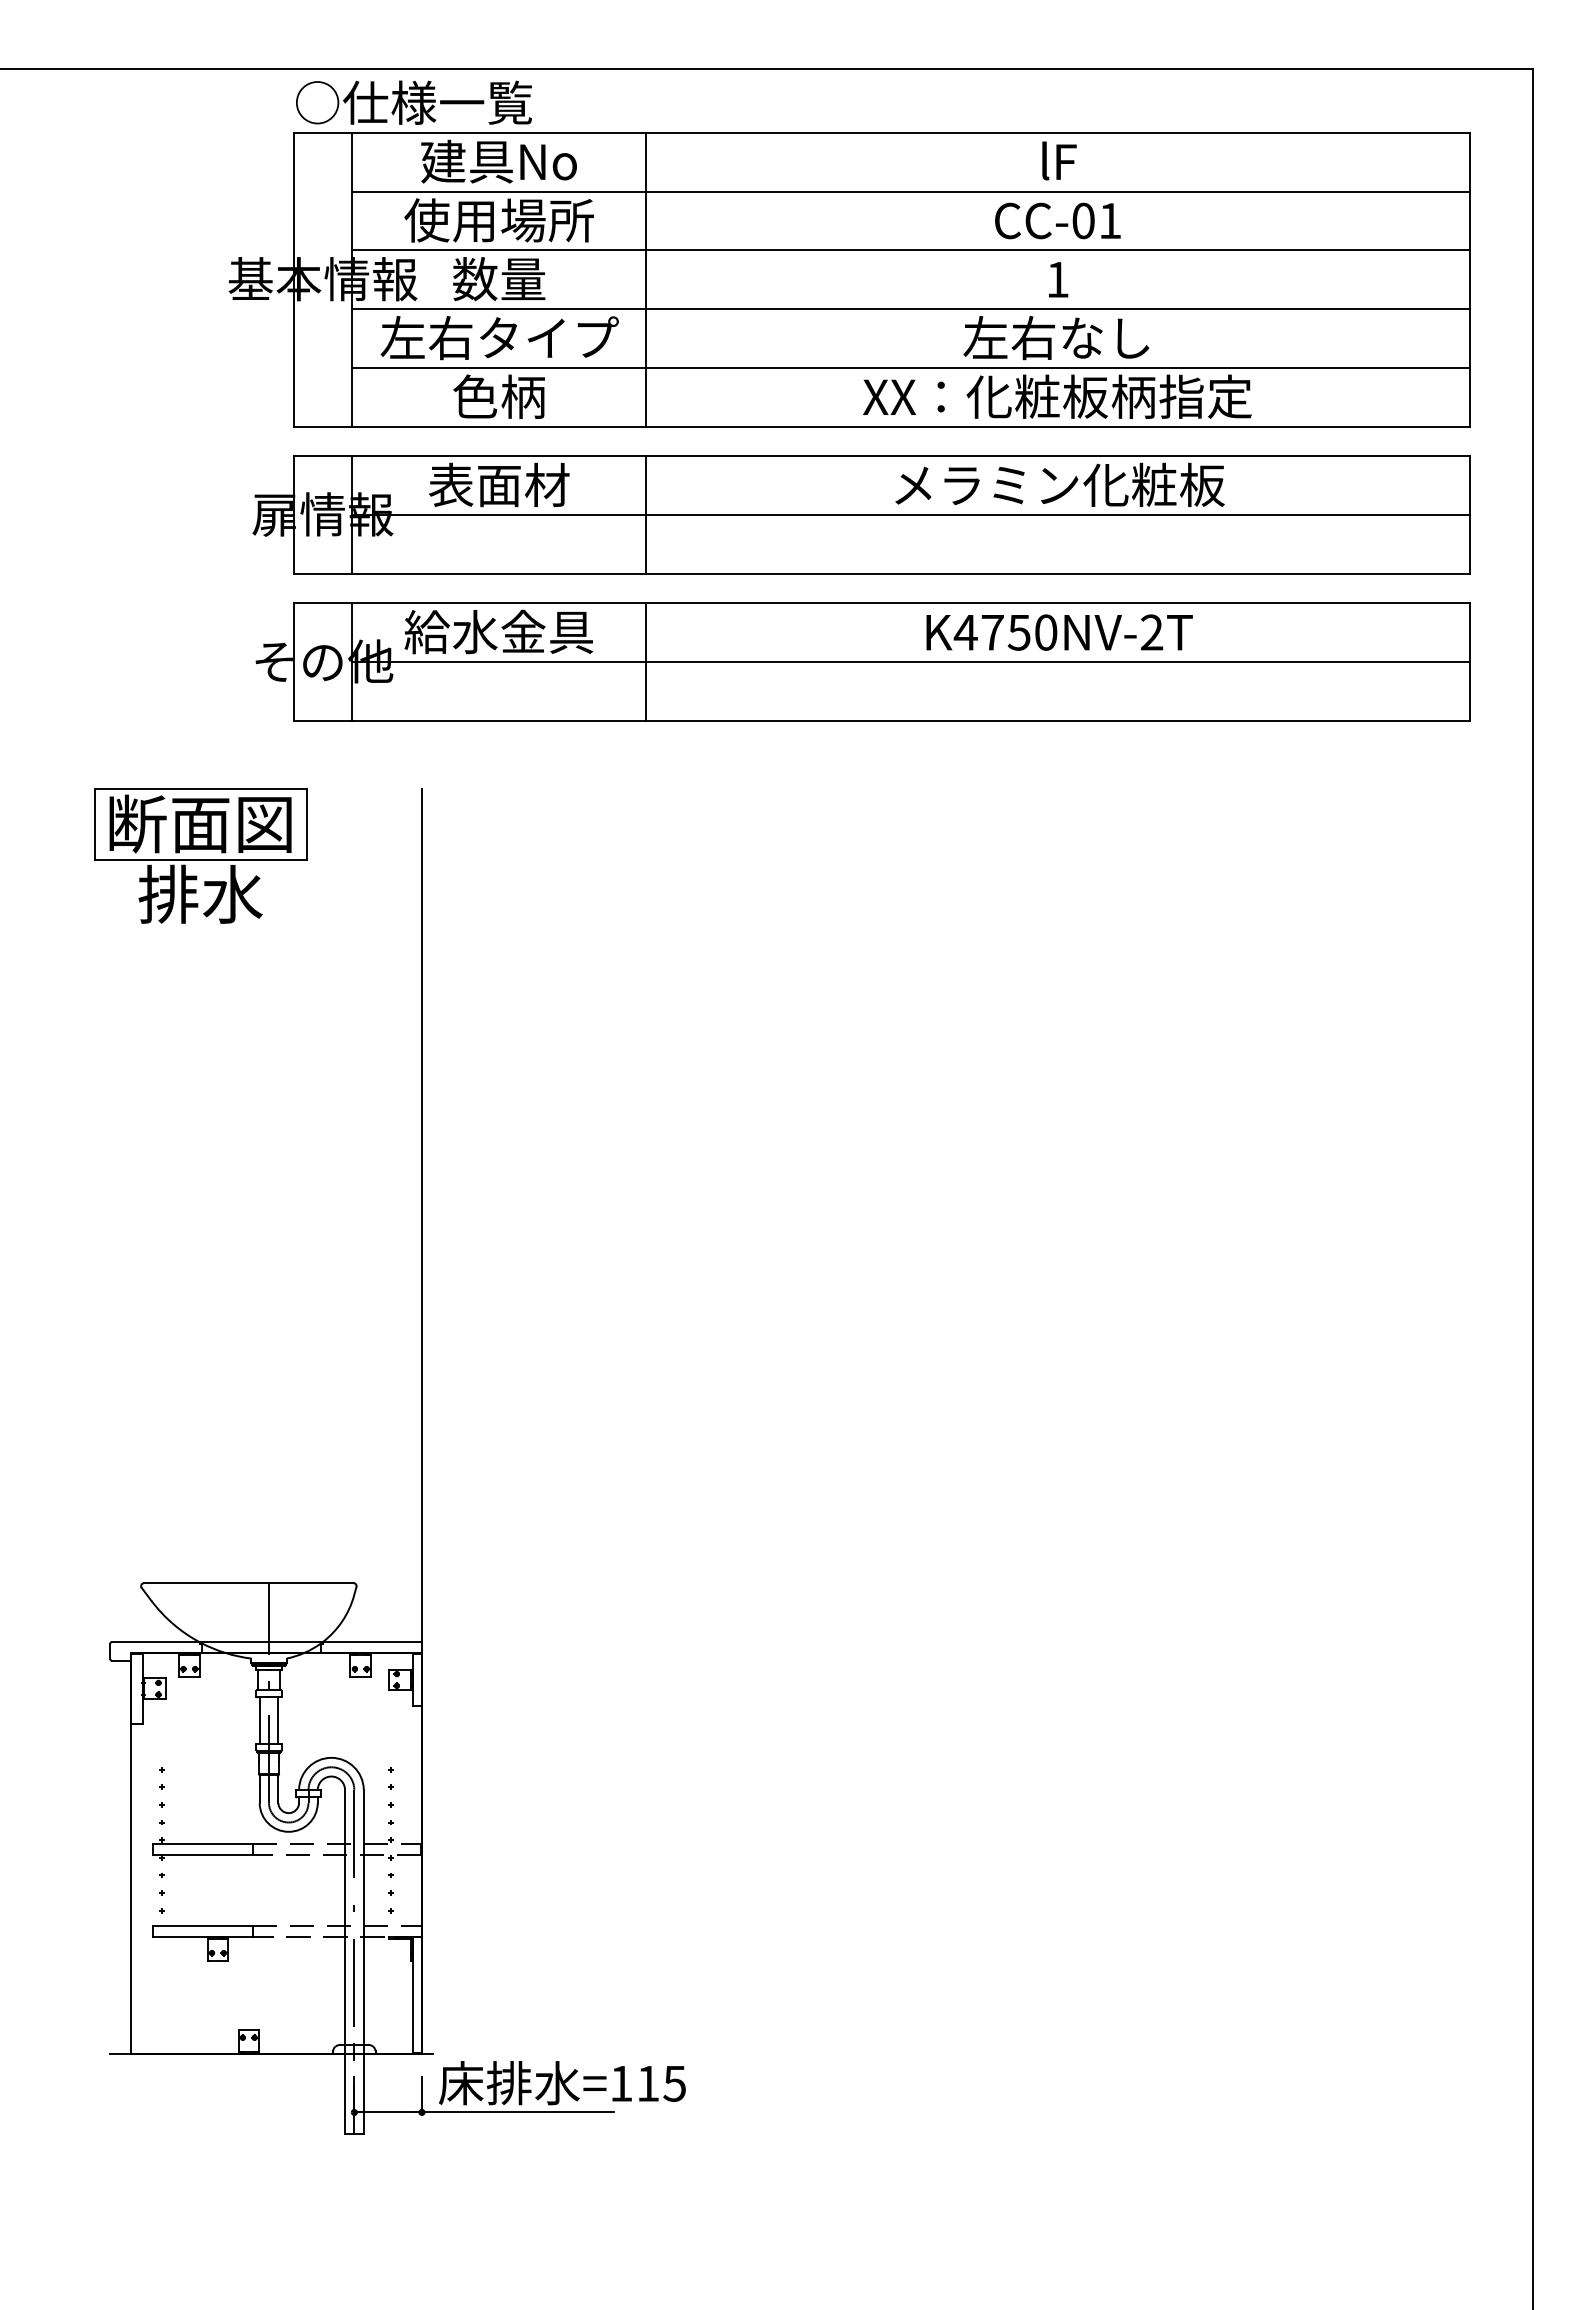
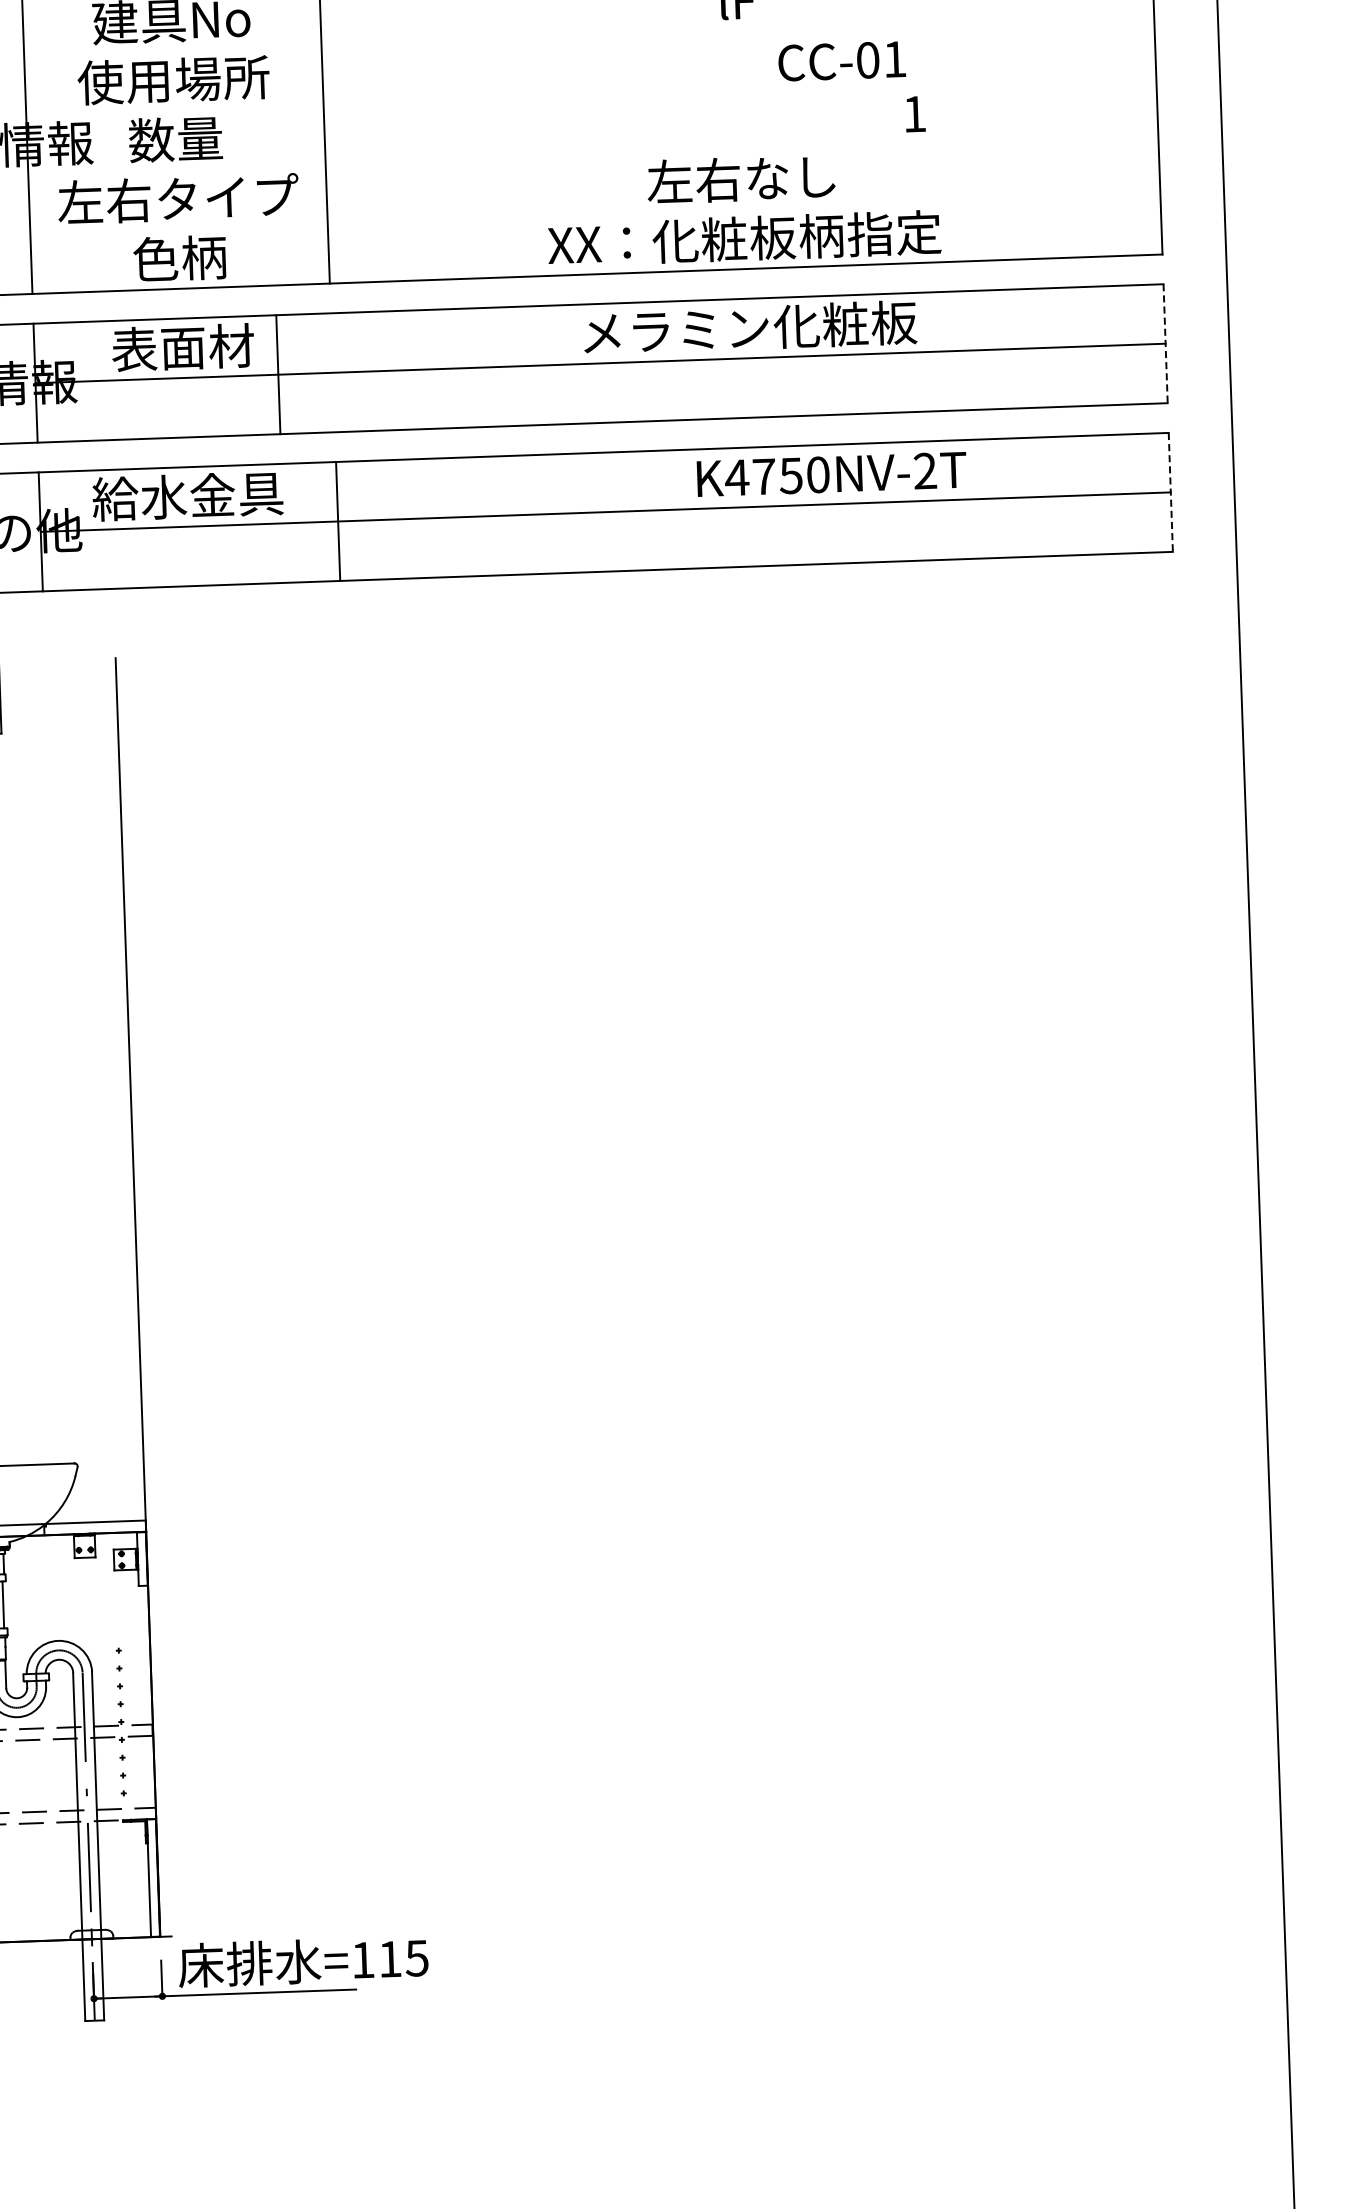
line: (910, 191) -> (588, 36), removed
text: (1057, 220) -> (841, 60), moved
line: (910, 250) -> (590, 95), removed
text: (1058, 279) -> (915, 113), moved
line: (910, 309) -> (592, 155), removed
line: (910, 368) -> (594, 215), removed
line: (646, 514) -> (278, 374), moved
line: (1469, 515) -> (1165, 344), solid -> dashed
text: (1059, 632) -> (831, 474), moved
line: (1469, 662) -> (1170, 492), solid -> dashed

